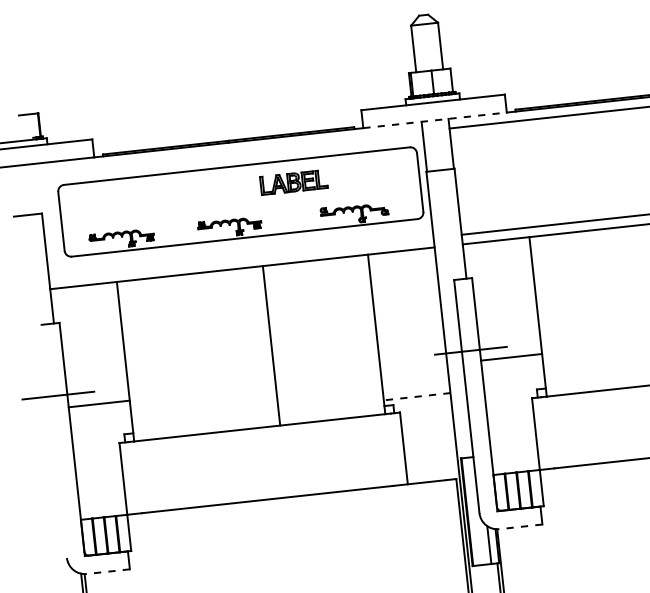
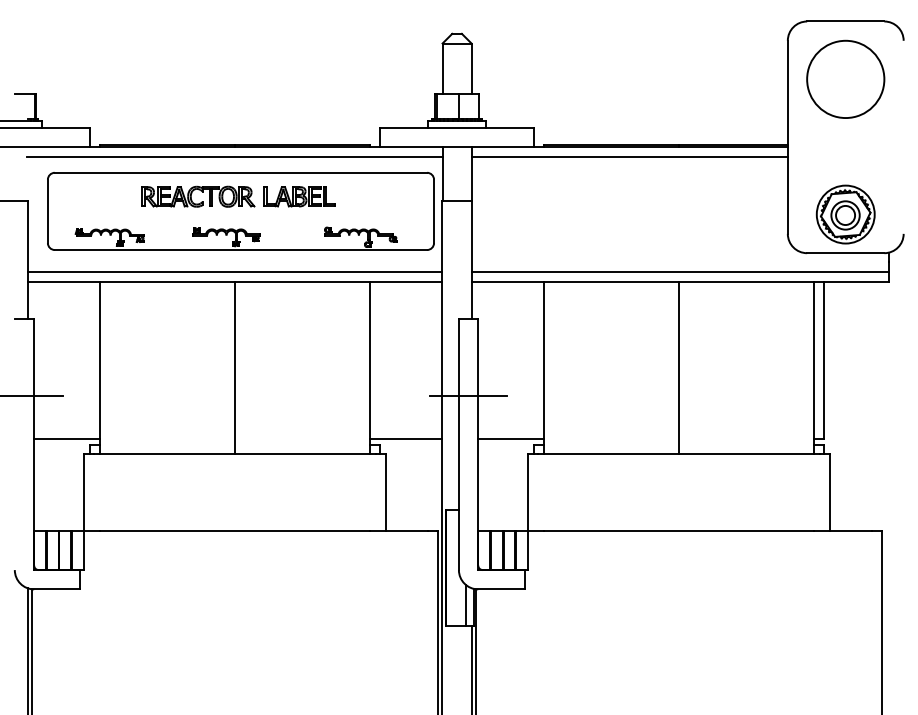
line: (435, 120) -> (457, 147), dashed -> solid
line: (229, 152) -> (234, 157), added
part: (199, 192) -> (198, 196), added
line: (240, 258) -> (234, 271), added
line: (271, 345) -> (235, 367), moved
line: (510, 356) -> (510, 438), moved
line: (417, 396) -> (406, 438), dashed -> solid
line: (98, 403) -> (66, 438), moved
line: (520, 527) -> (500, 589), dashed -> solid
line: (107, 571) -> (56, 589), dashed -> solid

